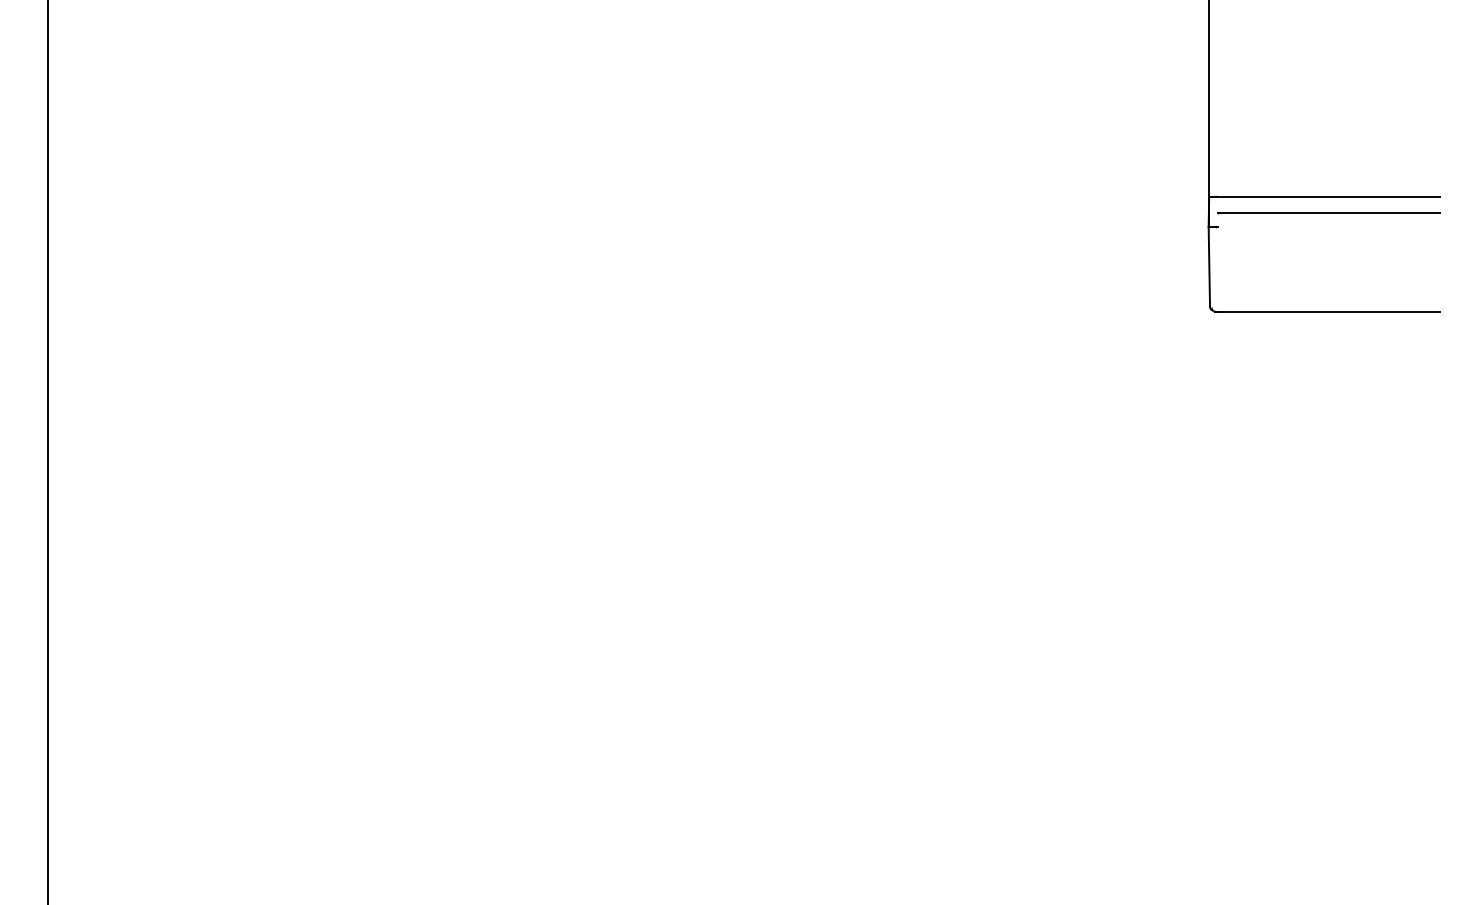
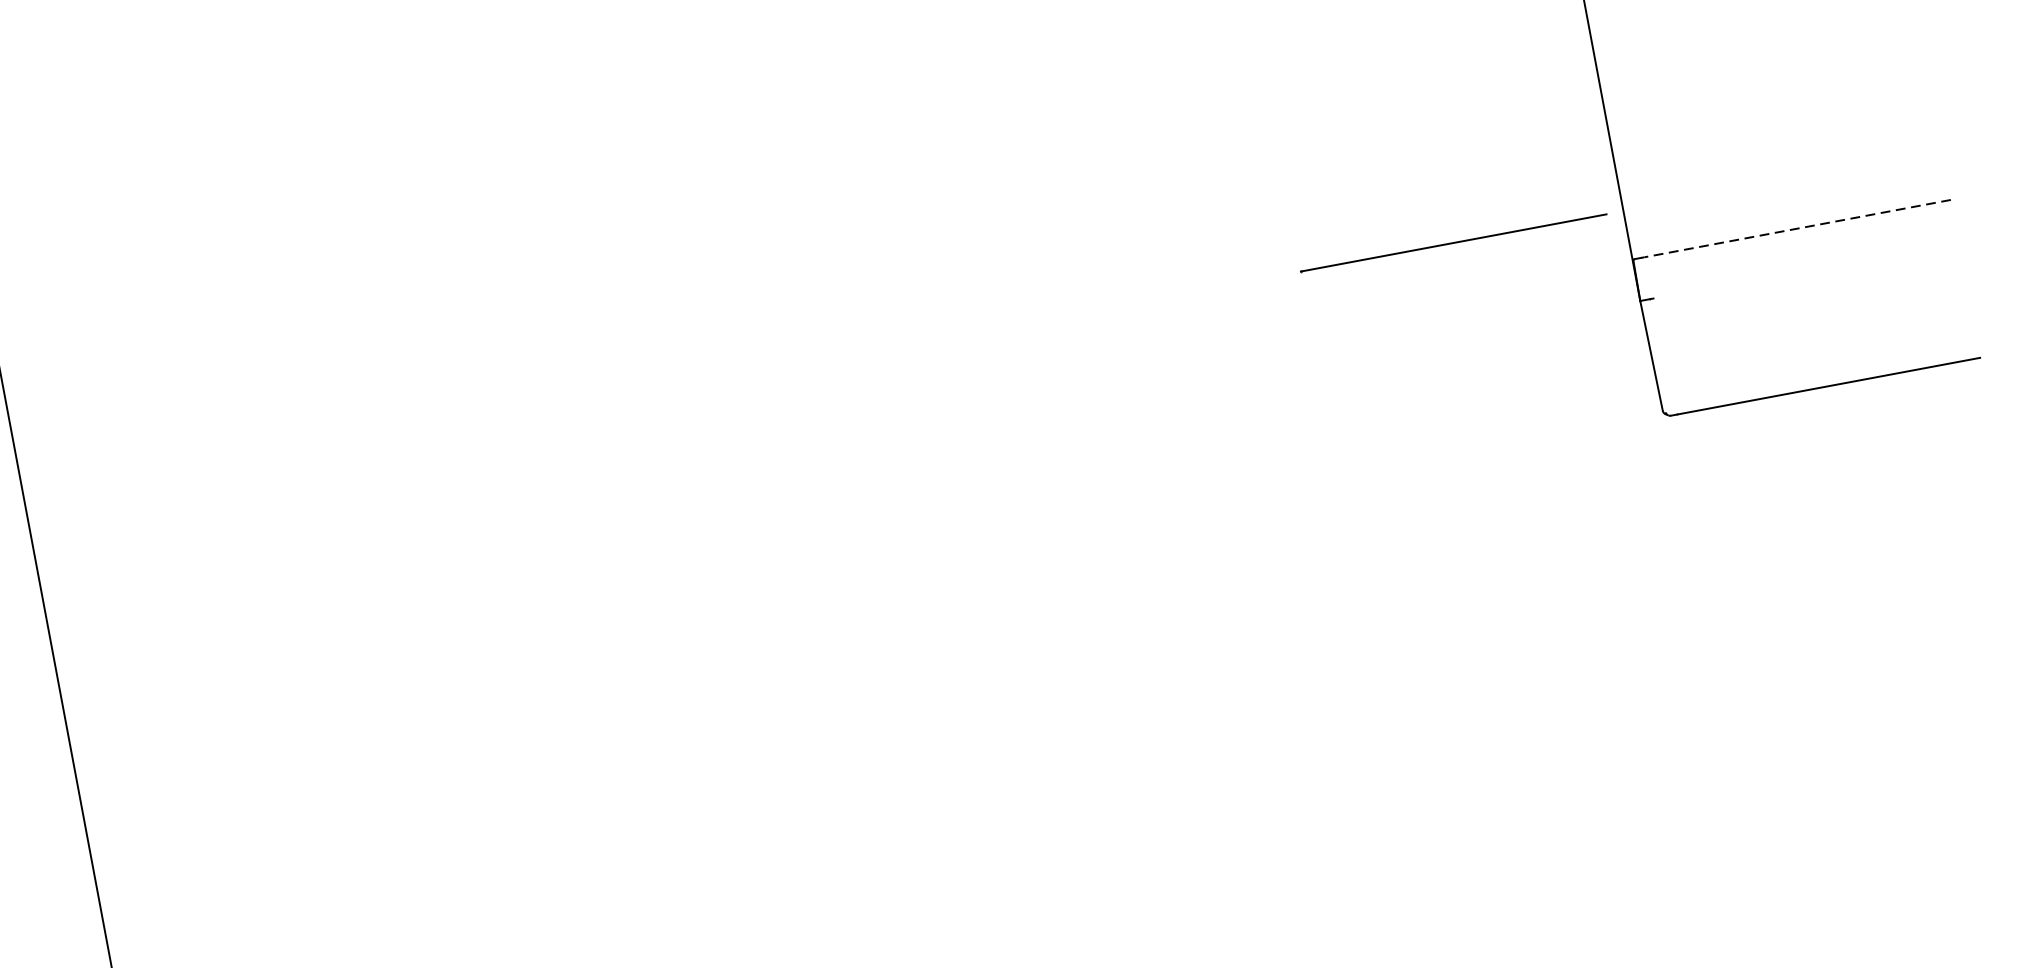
line: (1328, 196) -> (1797, 228), solid -> dashed
line: (1328, 213) -> (1452, 244), moved

